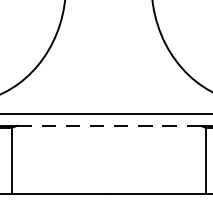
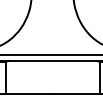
line: (110, 126) -> (53, 61), dashed -> solid

